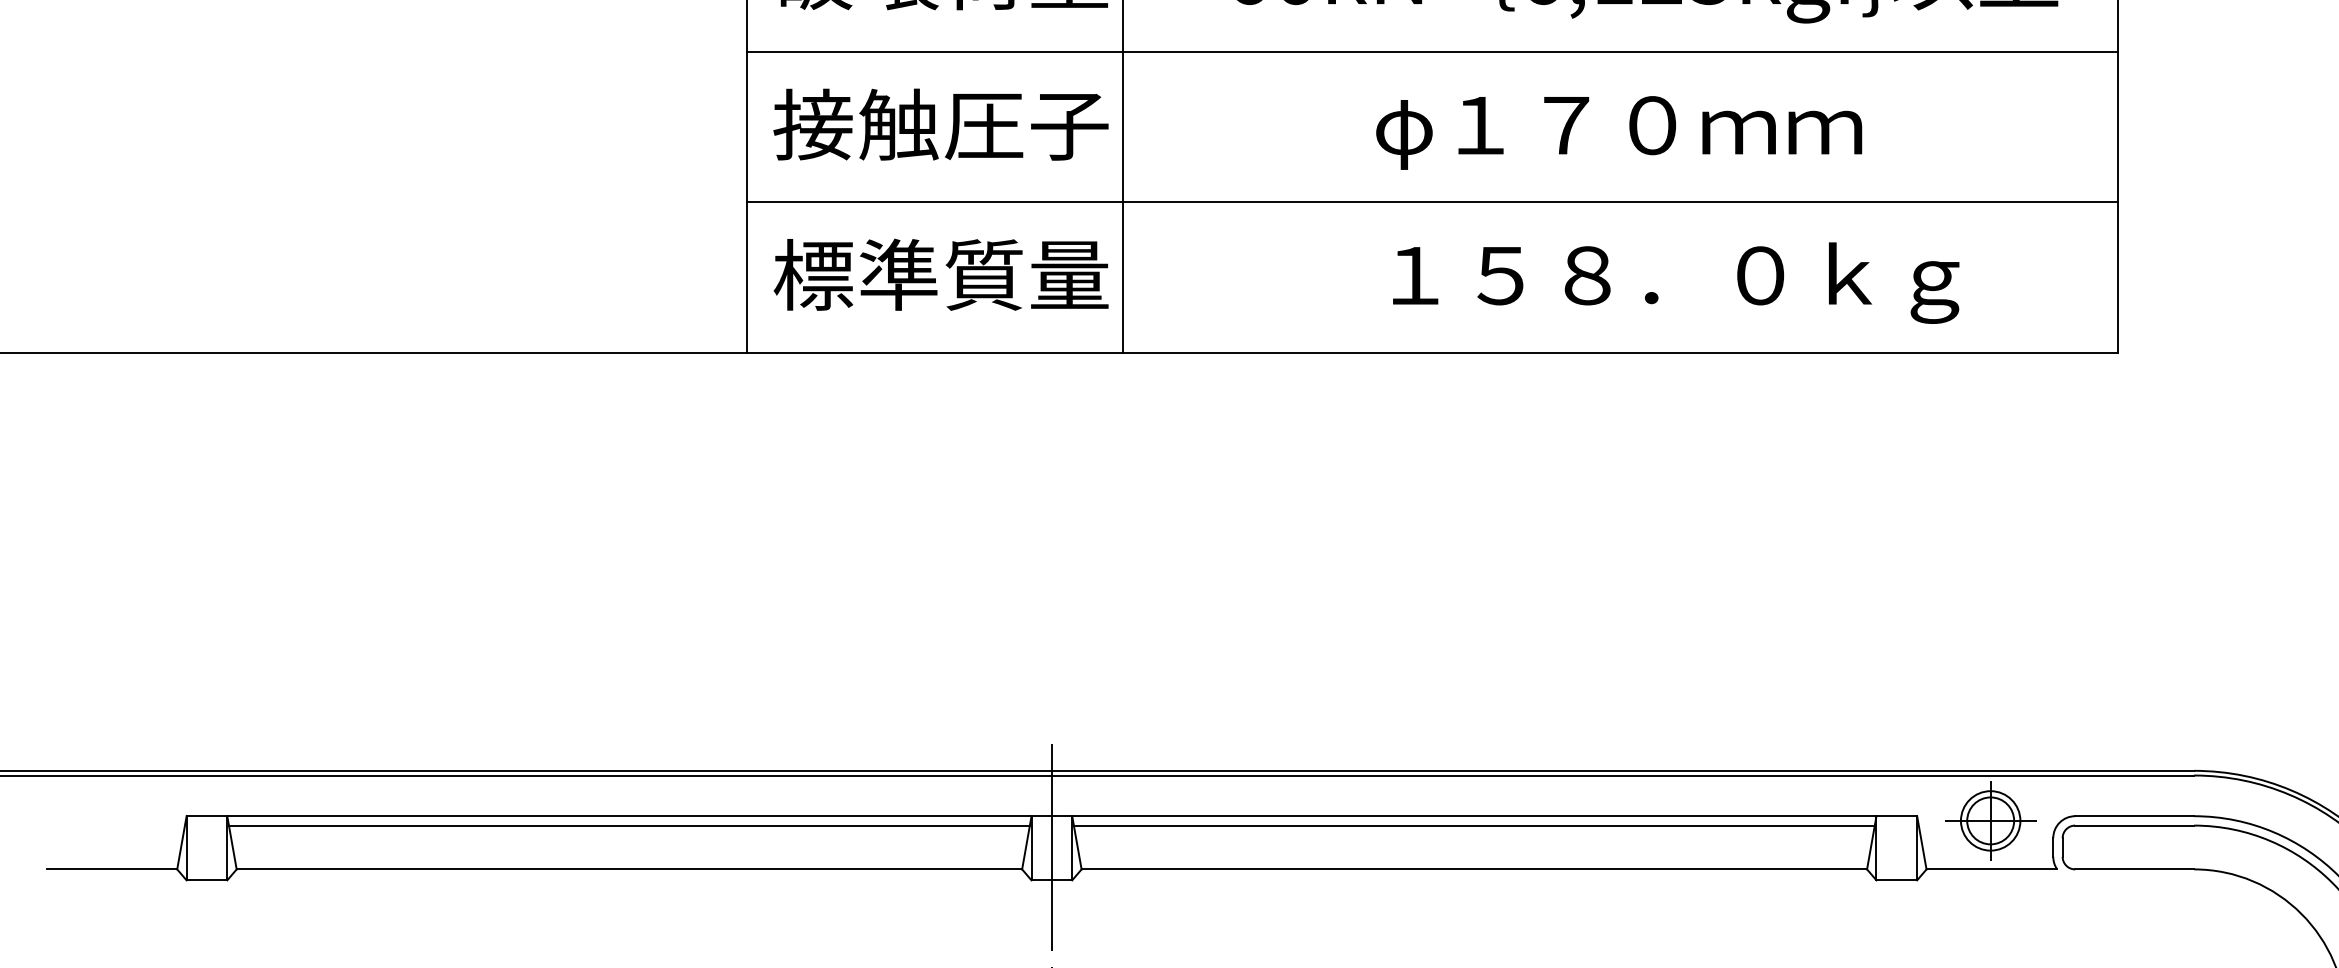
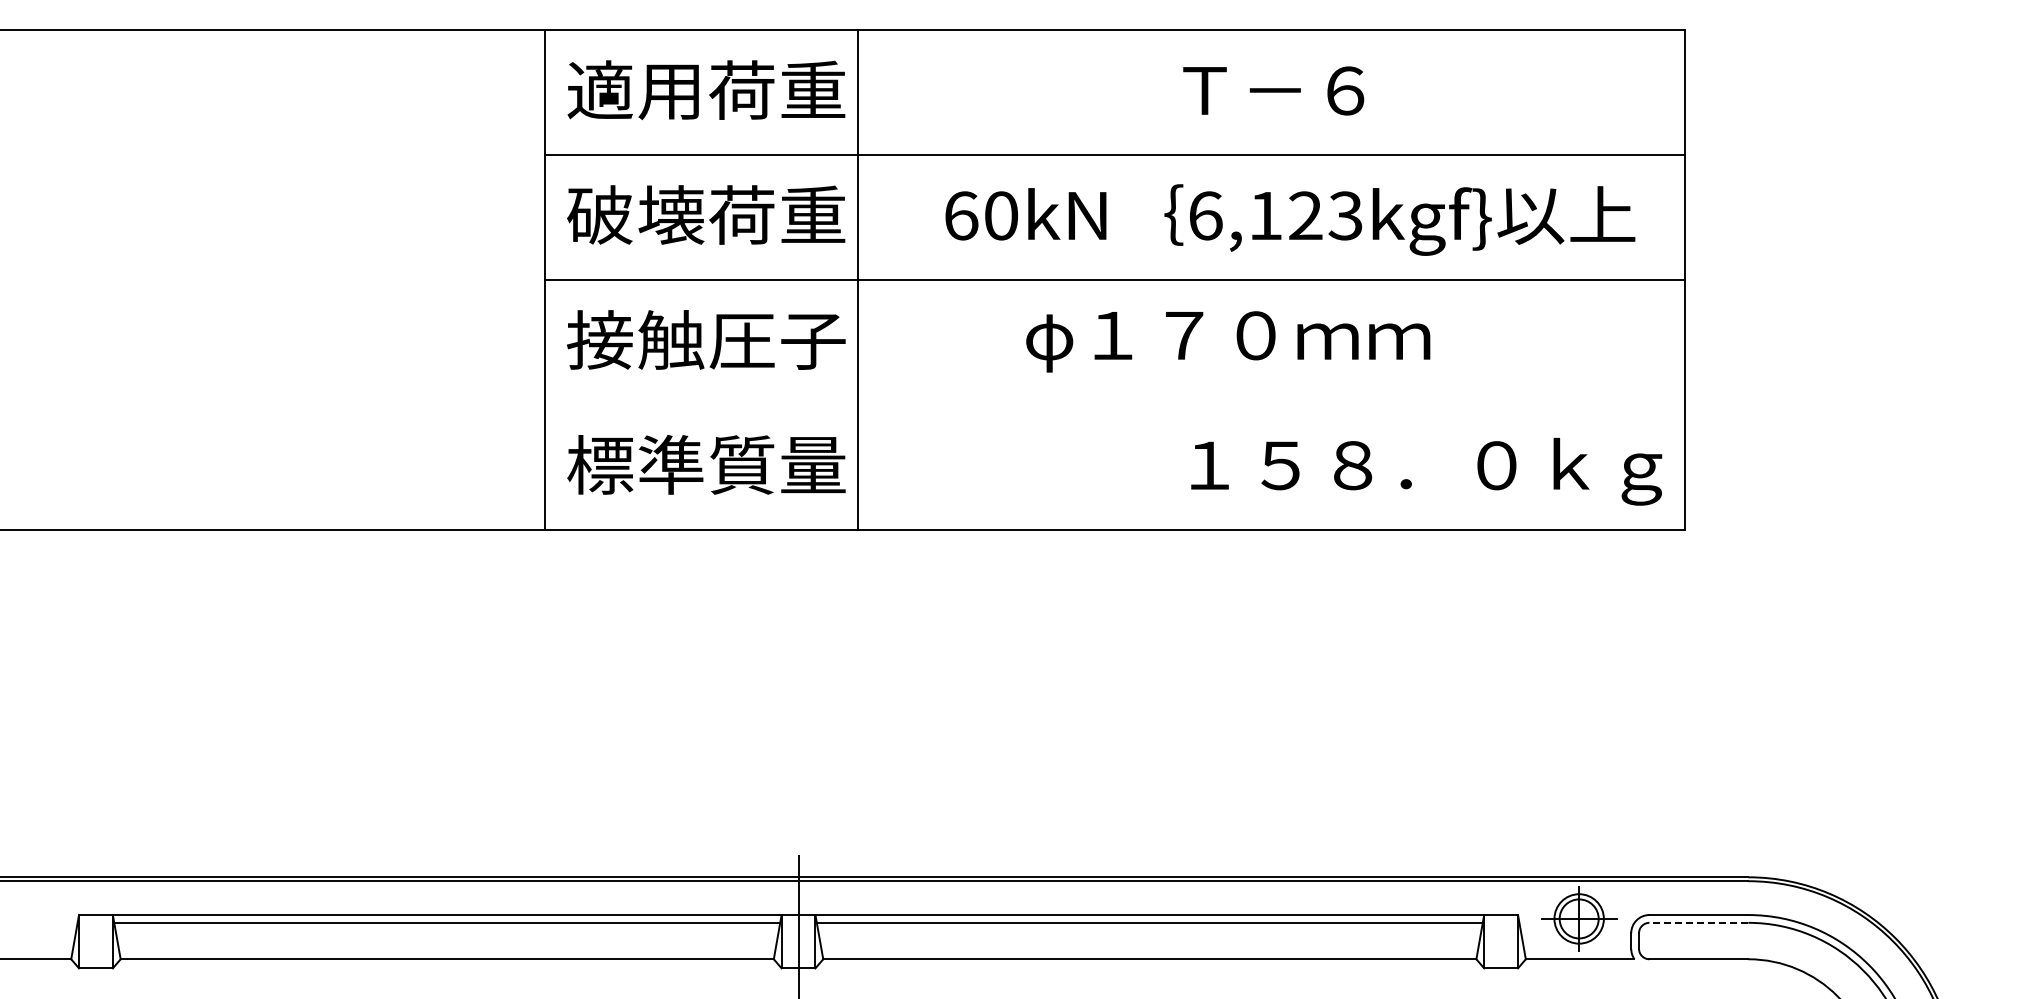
text: (1619, 132) -> (1228, 341), moved
line: (1433, 202) -> (1115, 404), removed
text: (1675, 282) -> (1426, 471), moved
line: (2134, 825) -> (1698, 922), solid -> dashed

